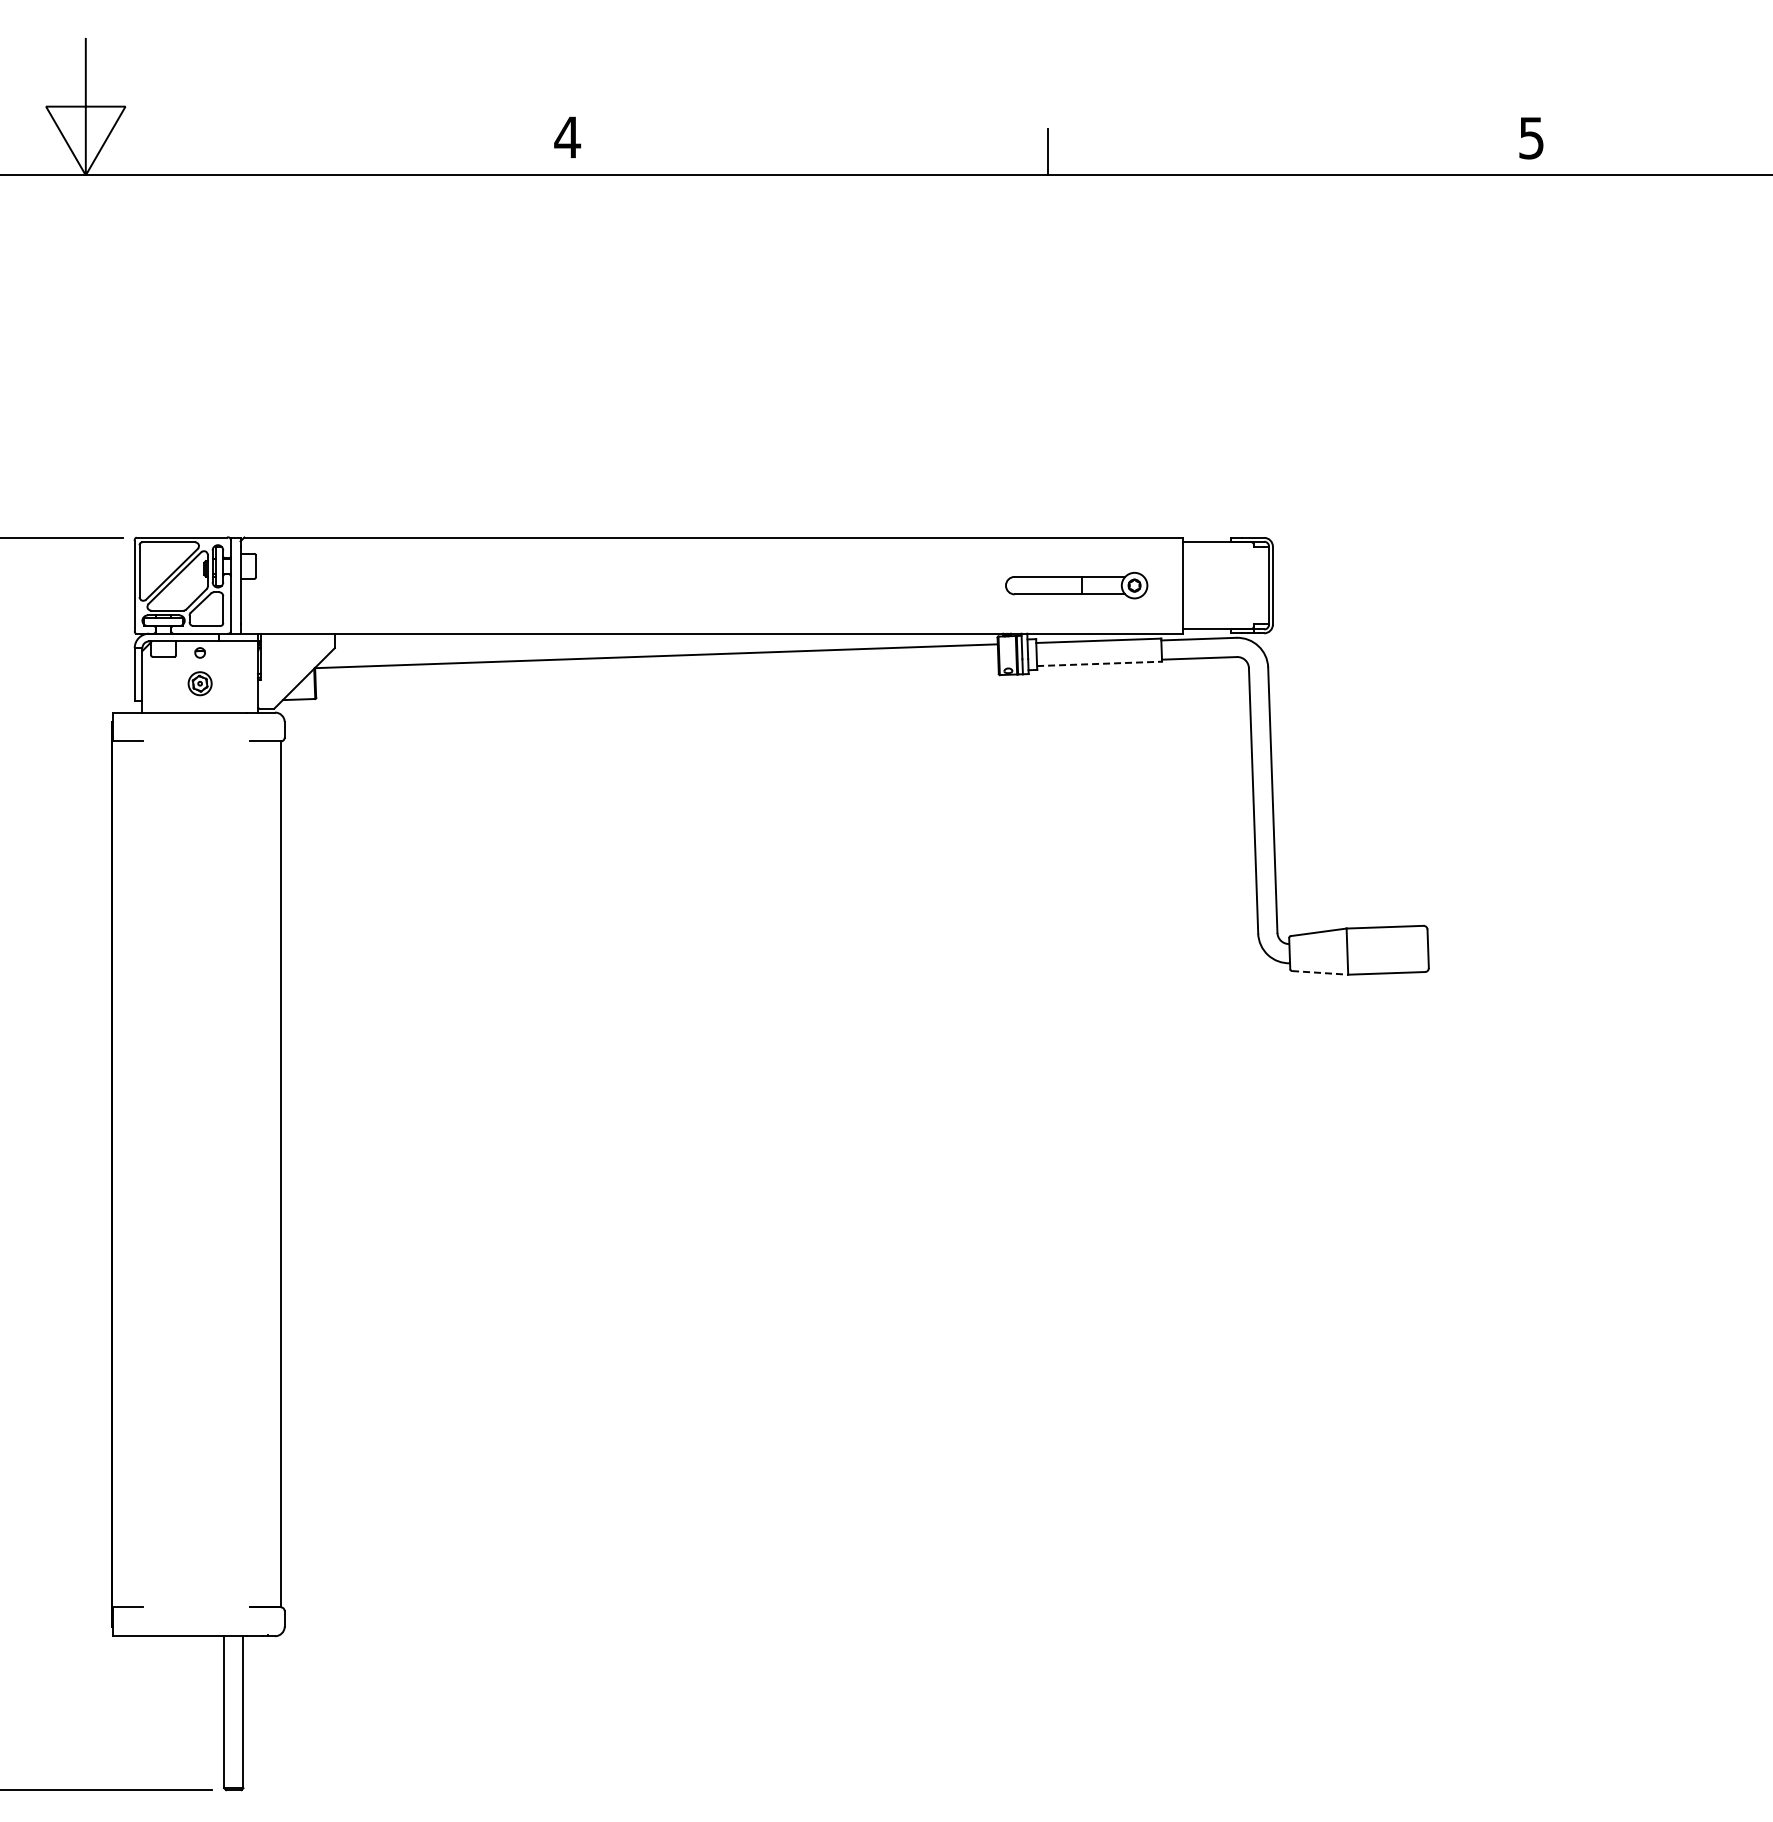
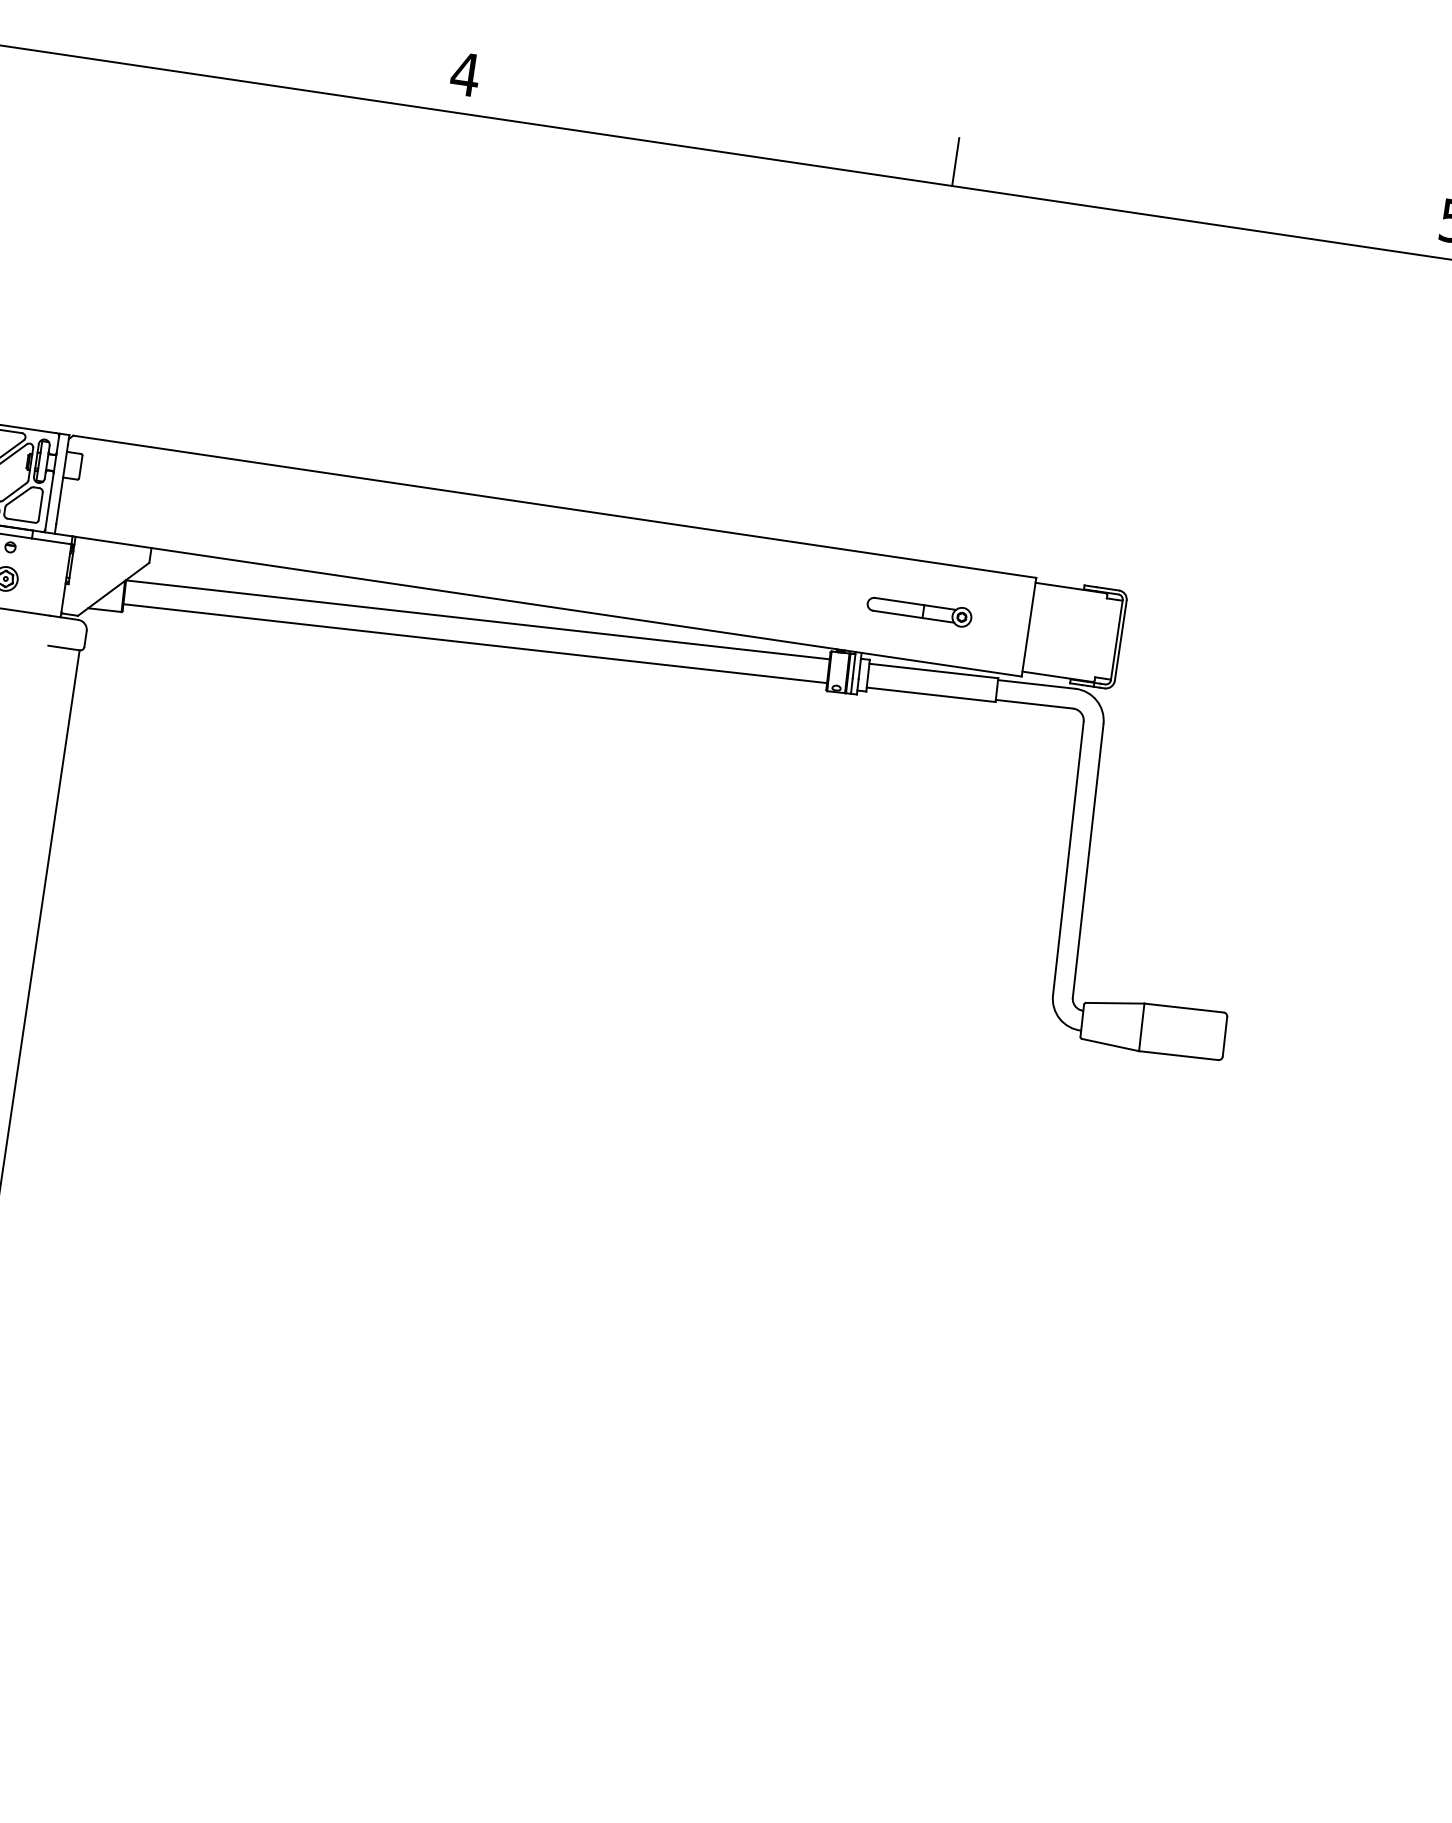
part: (1076, 585) -> (919, 610), size x0.71
line: (1099, 663) -> (931, 694), dashed -> solid
line: (656, 679) -> (474, 643), added
line: (1320, 972) -> (1110, 1044), dashed -> solid

